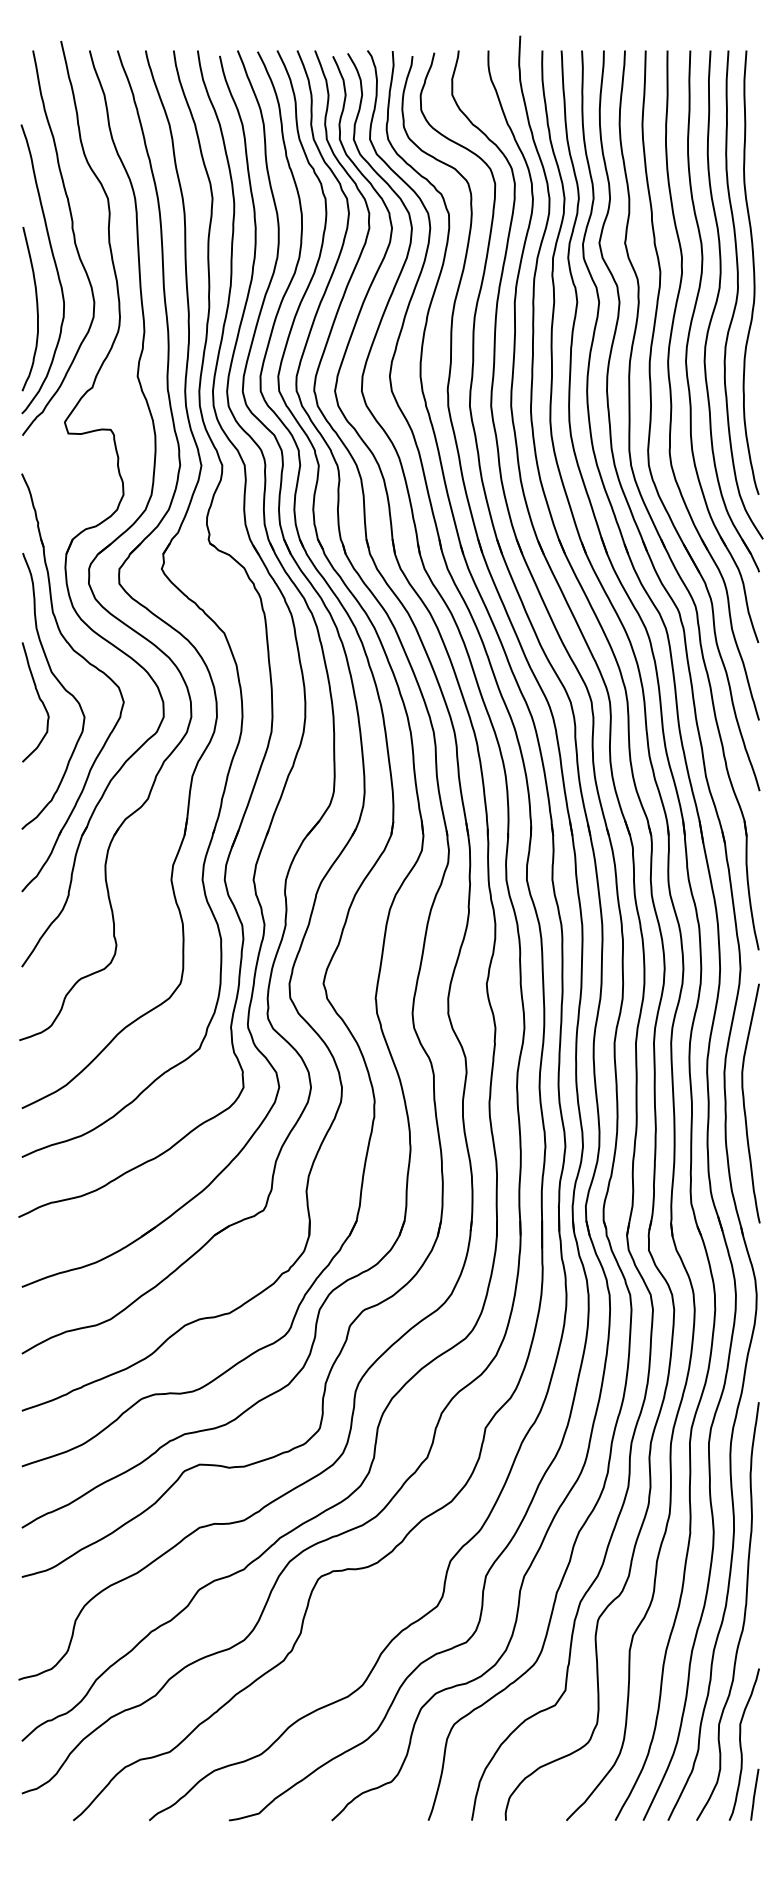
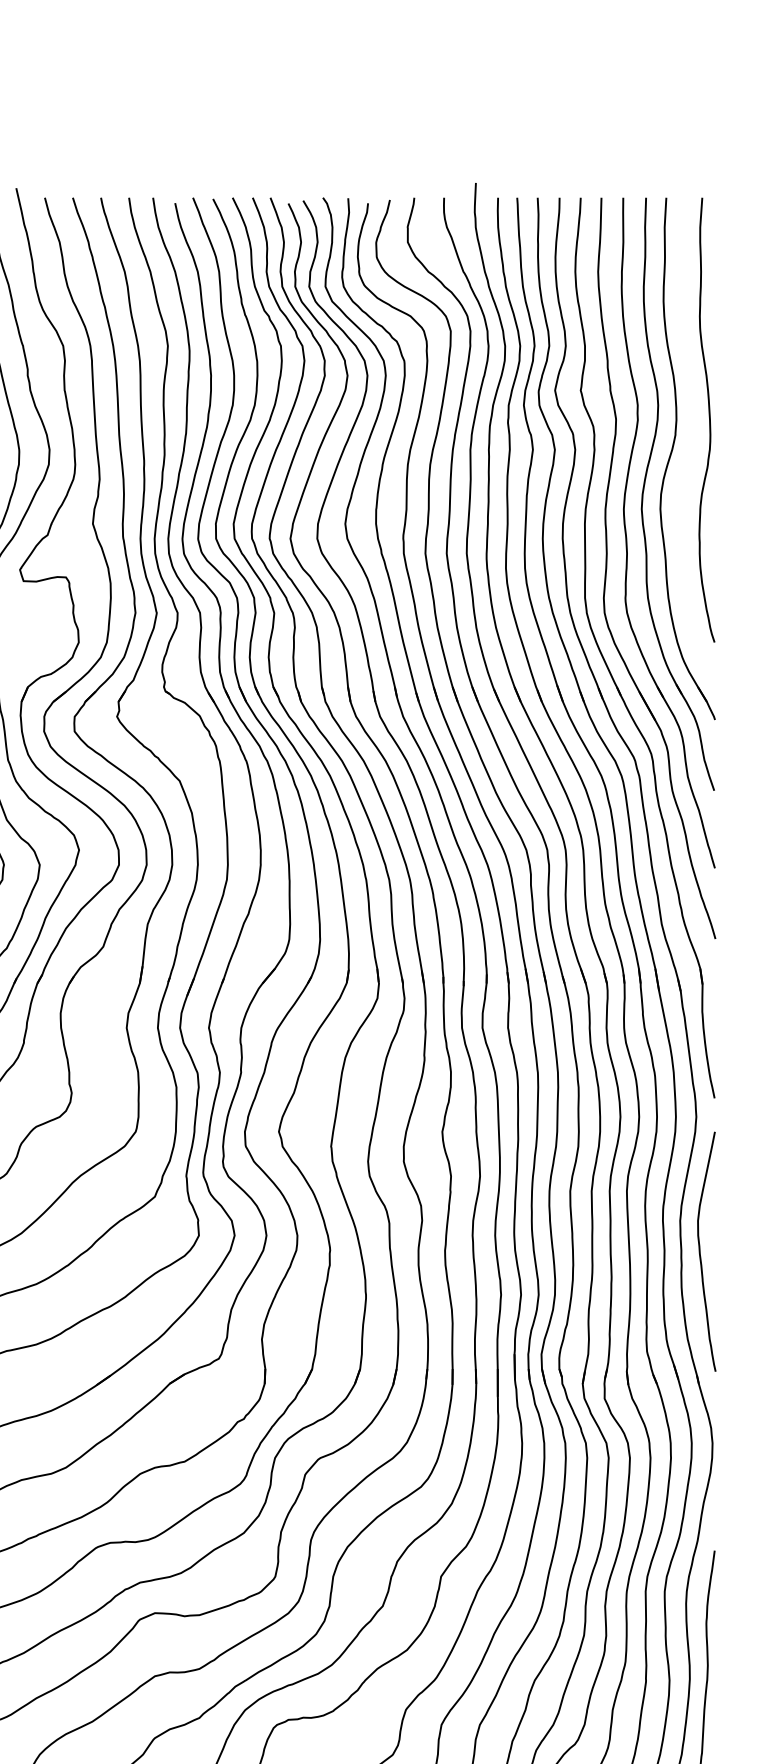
curve: (738, 294) -> (694, 441), removed

